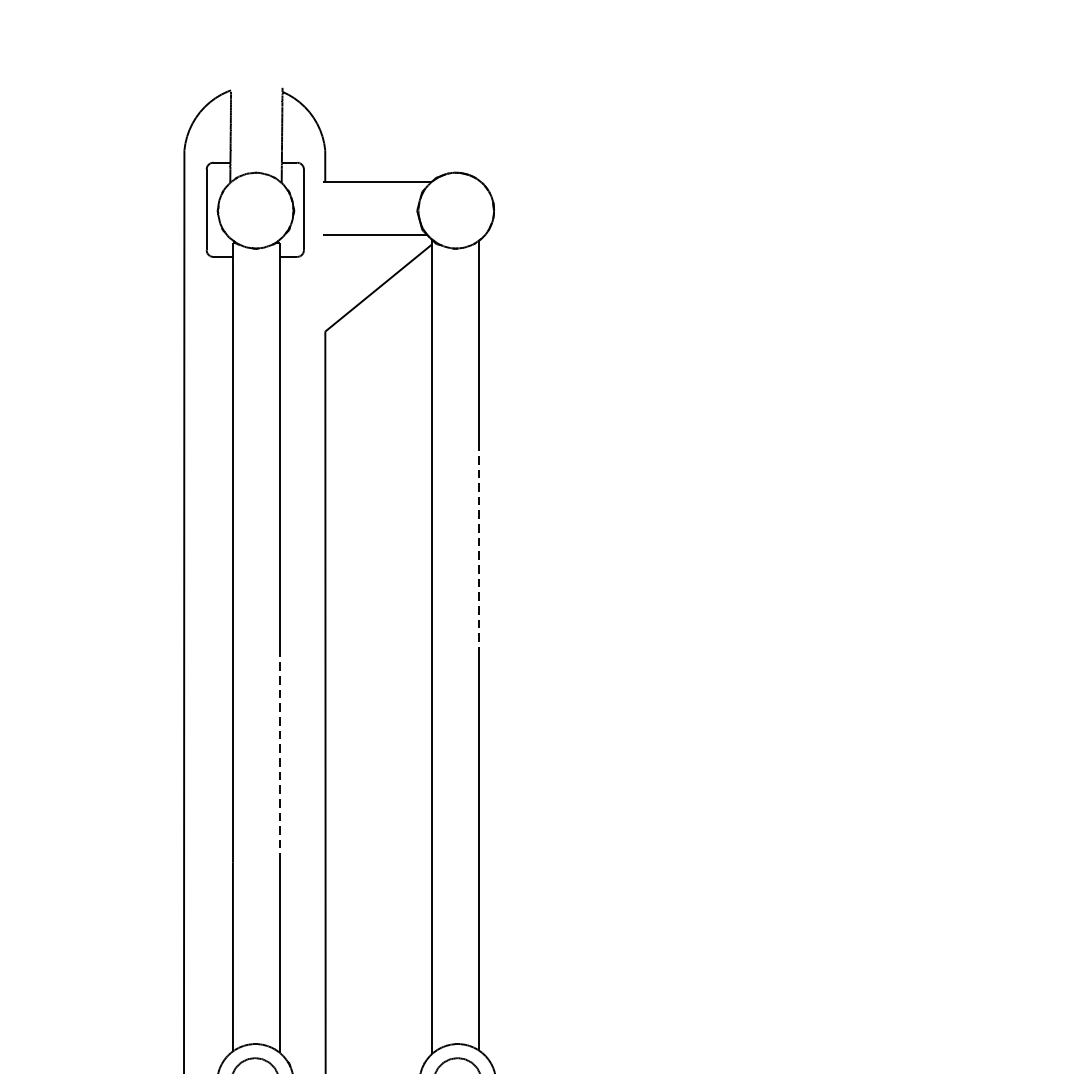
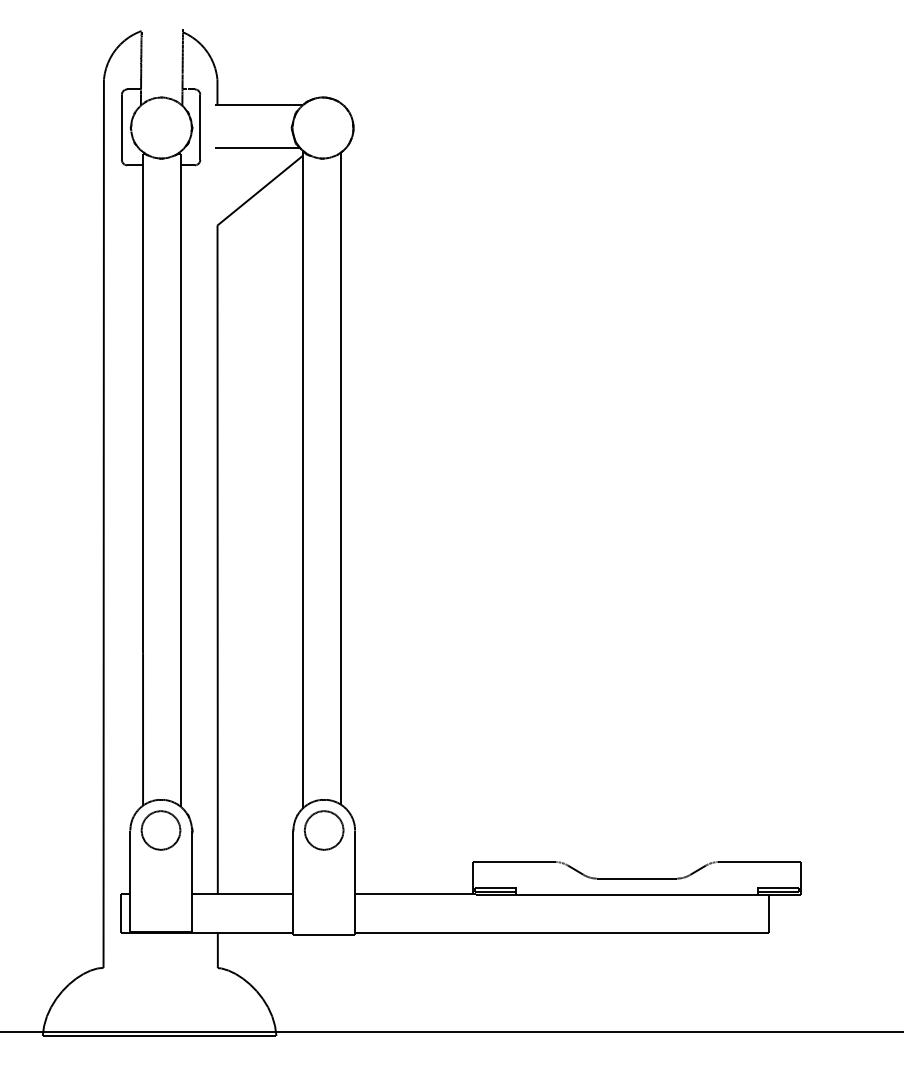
line: (479, 551) -> (341, 402), dashed -> solid
line: (280, 758) -> (181, 569), dashed -> solid

